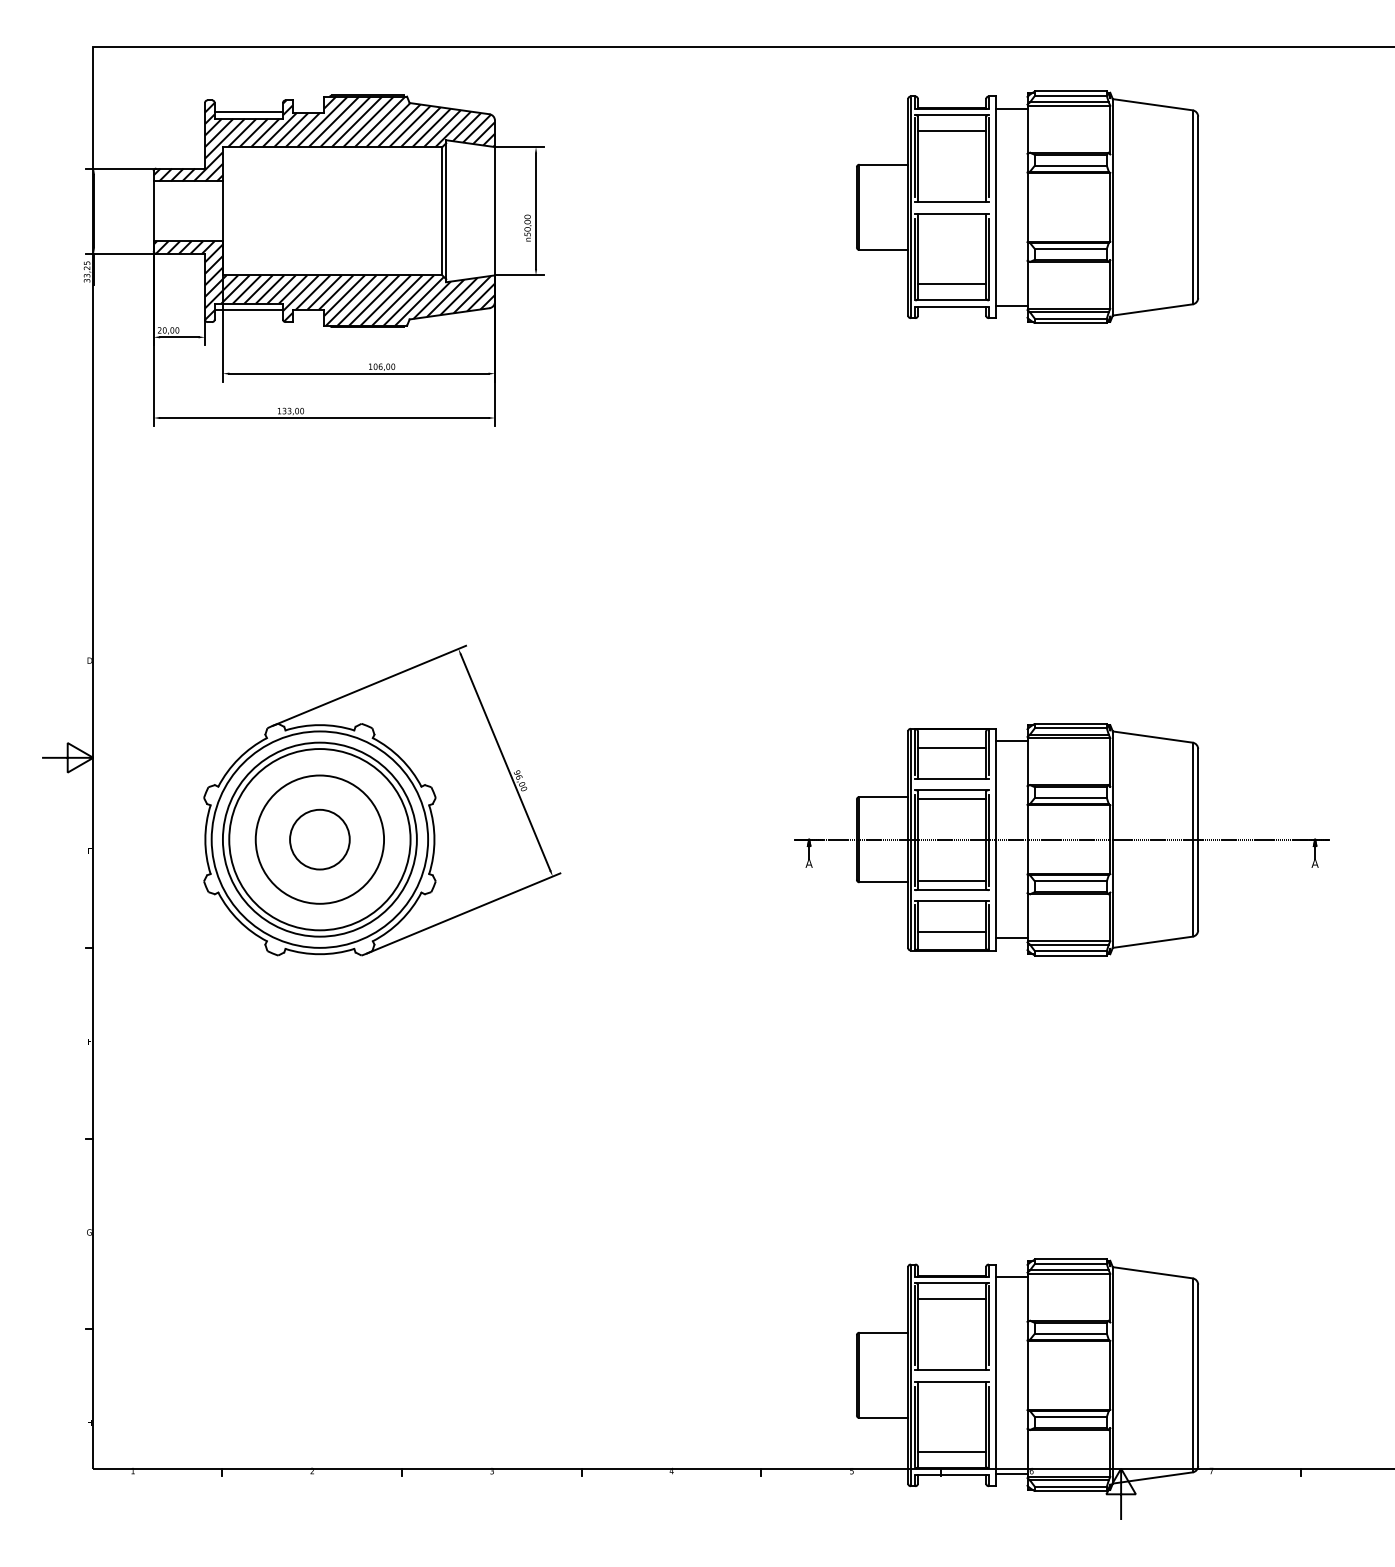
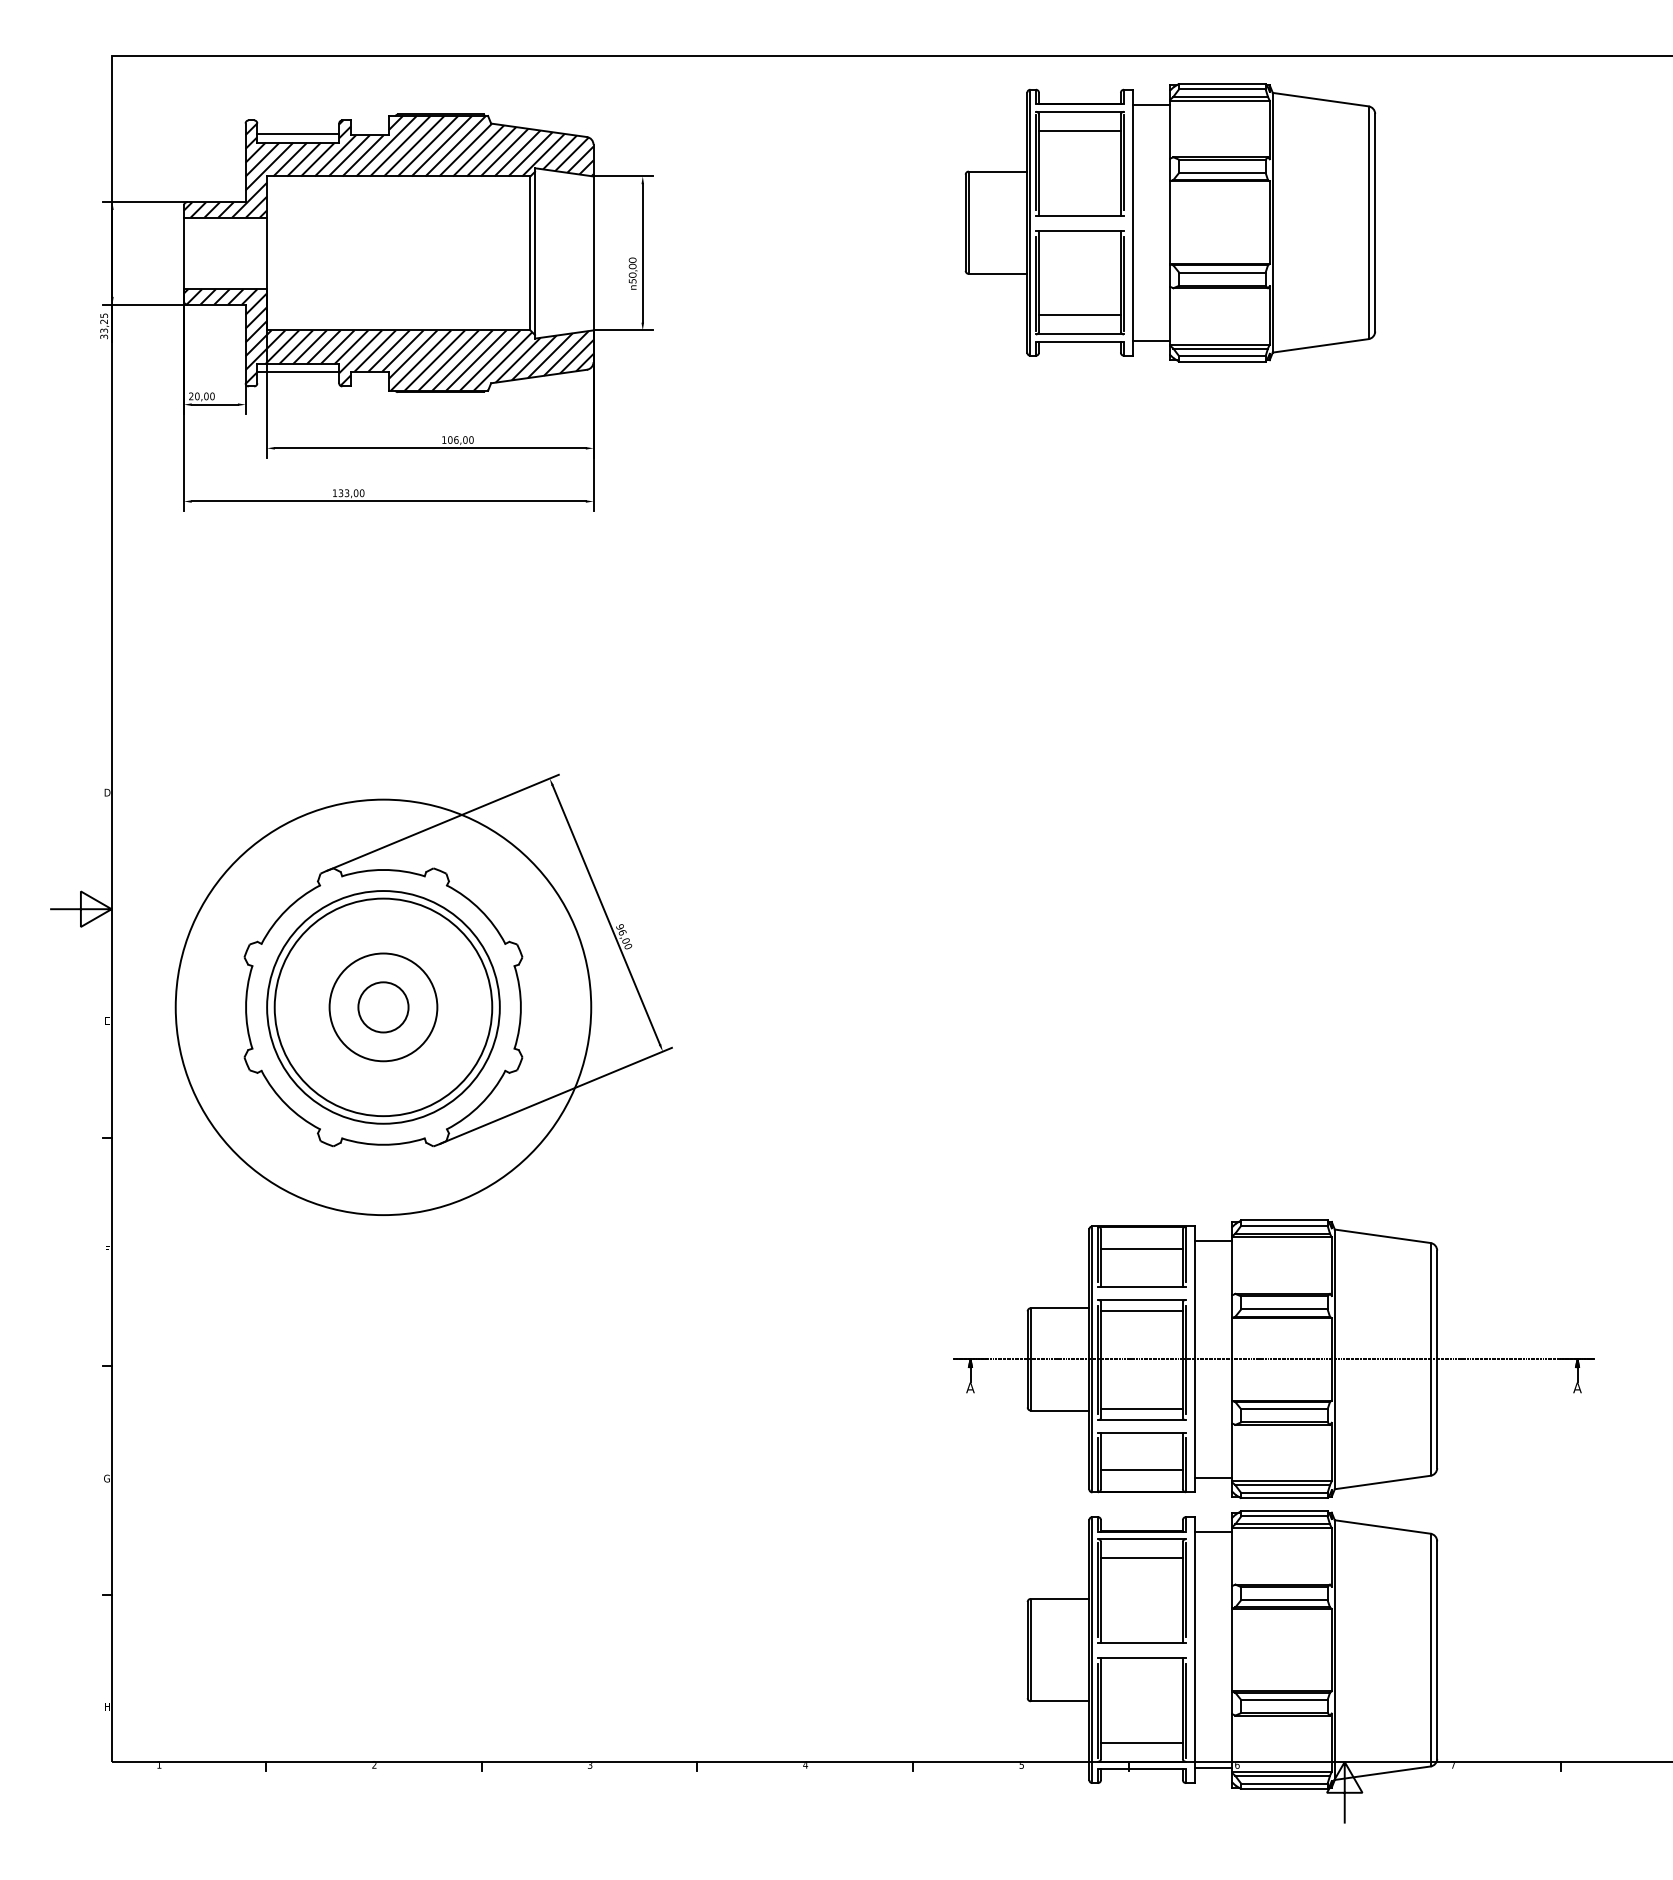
part: (1027, 207) -> (1170, 222), moved
part: (1061, 838) -> (1273, 1358), moved
circle: (319, 839) -> (383, 1007), size x0.7
circle: (319, 839) -> (383, 1007), size x0.7
circle: (319, 839) -> (383, 1007), size x1.6

